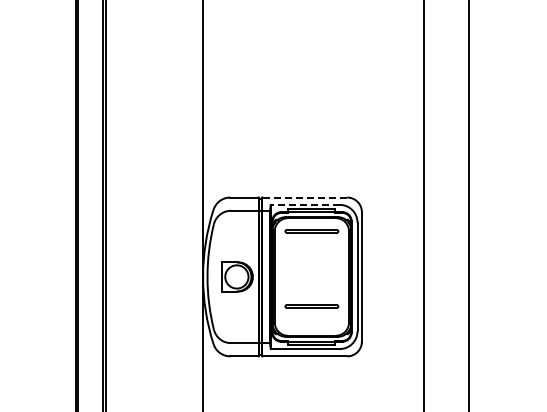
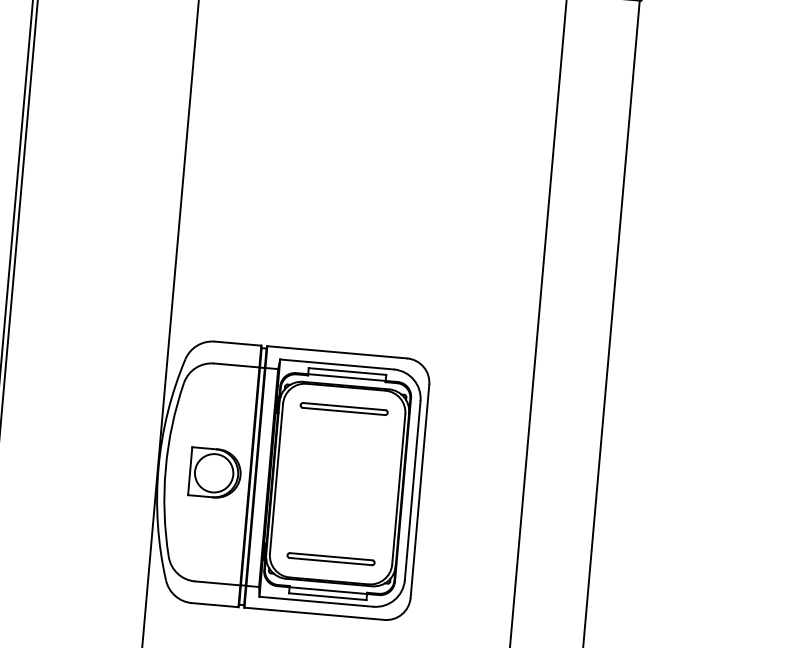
line: (304, 197) -> (336, 352), dashed -> solid
line: (305, 204) -> (337, 363), dashed -> solid
line: (311, 305) -> (330, 557), moved

